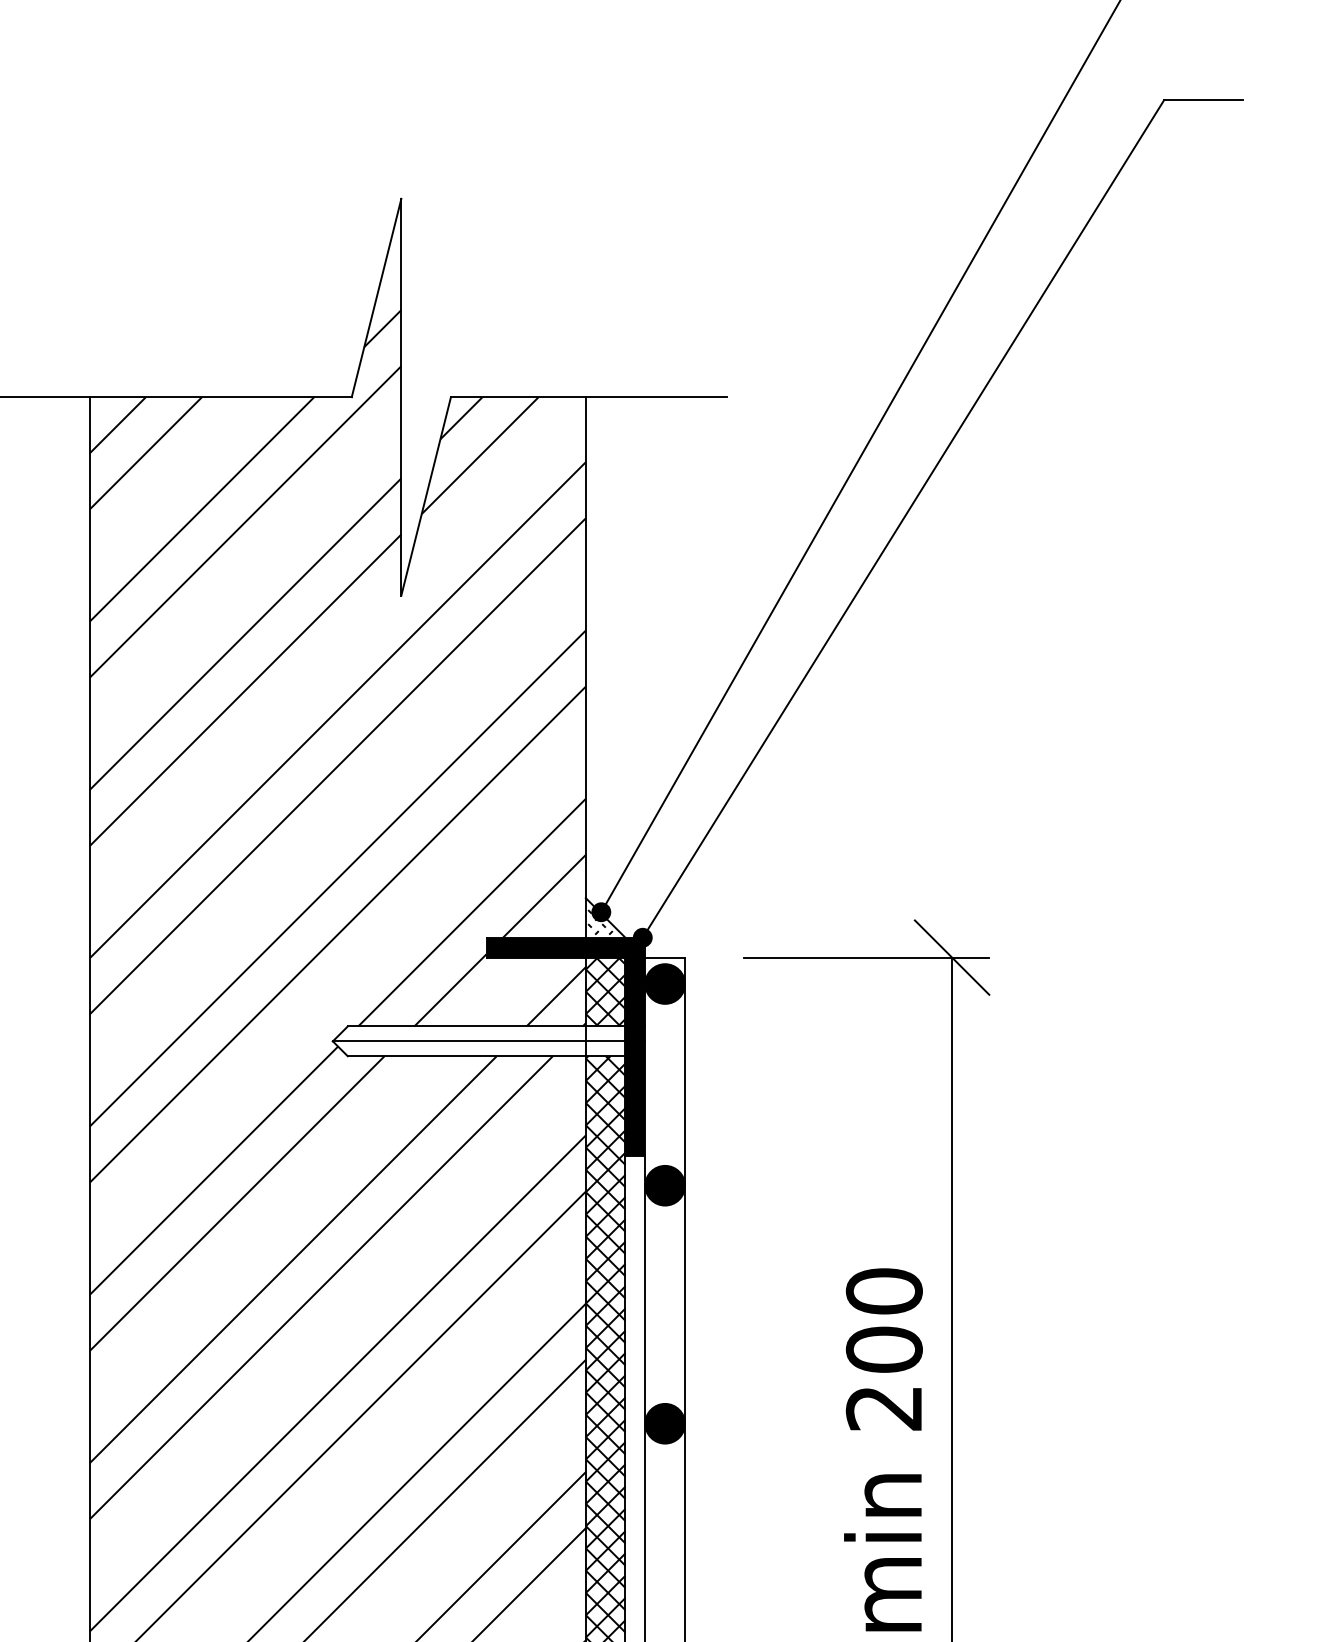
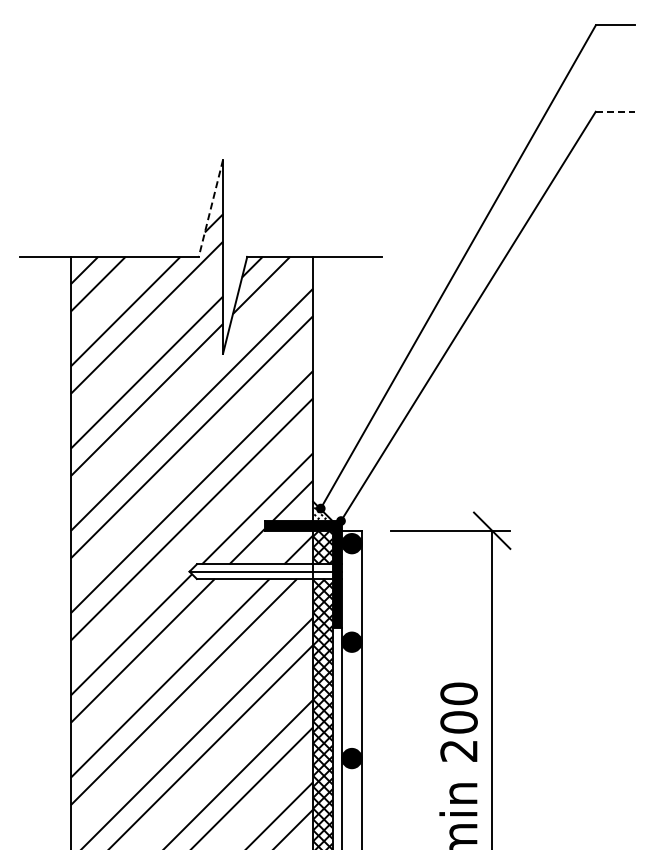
line: (1204, 99) -> (615, 111), solid -> dashed
line: (375, 298) -> (210, 208), solid -> dashed

